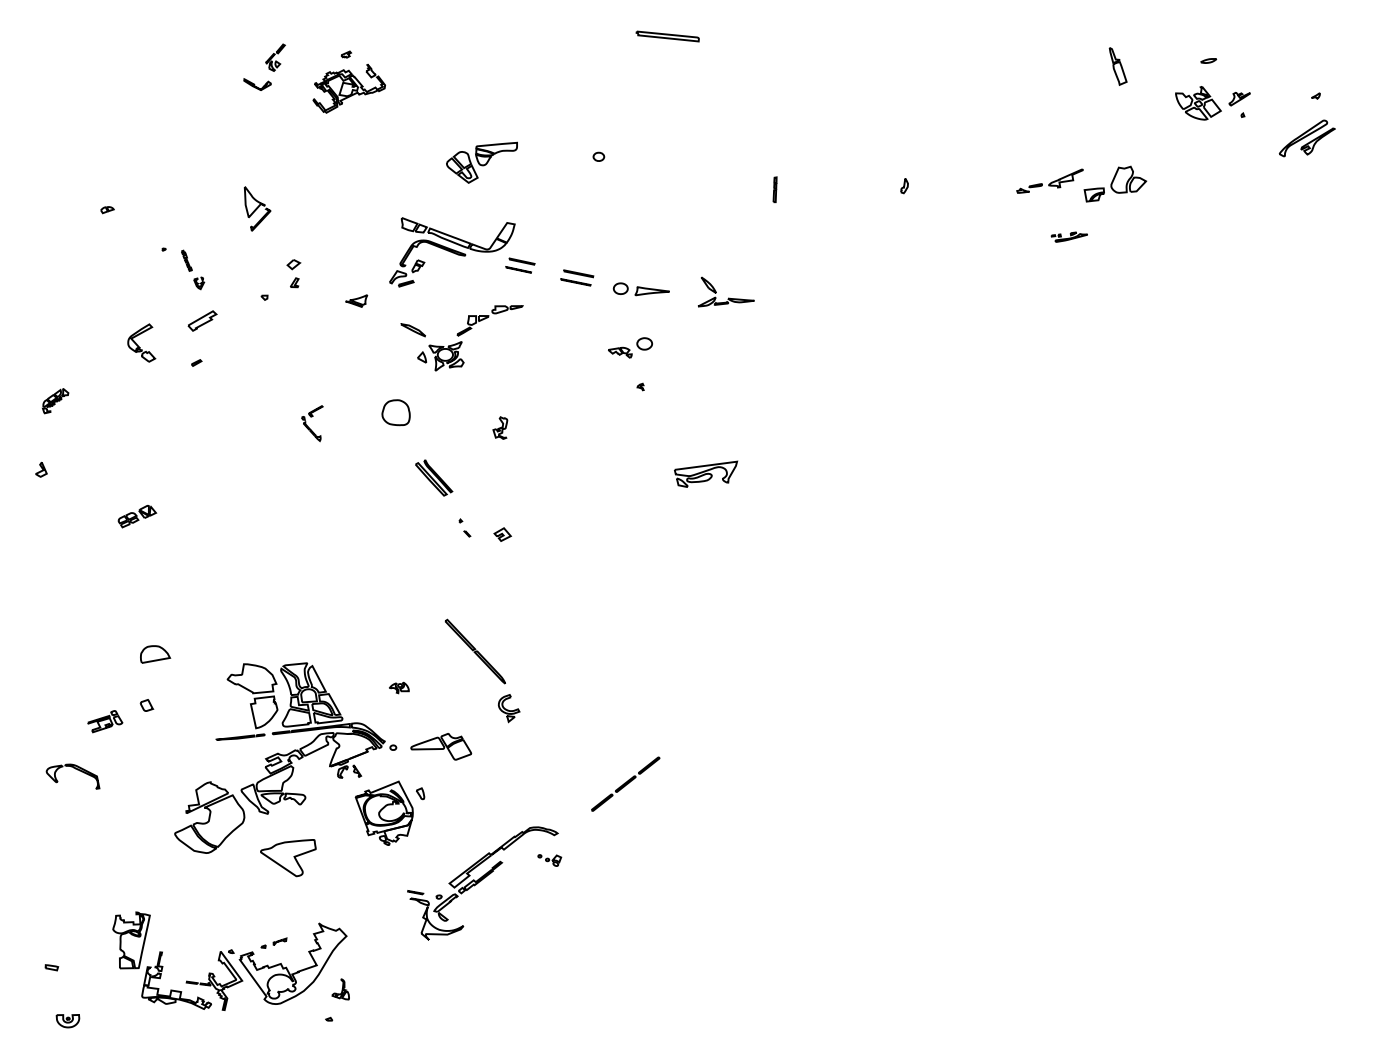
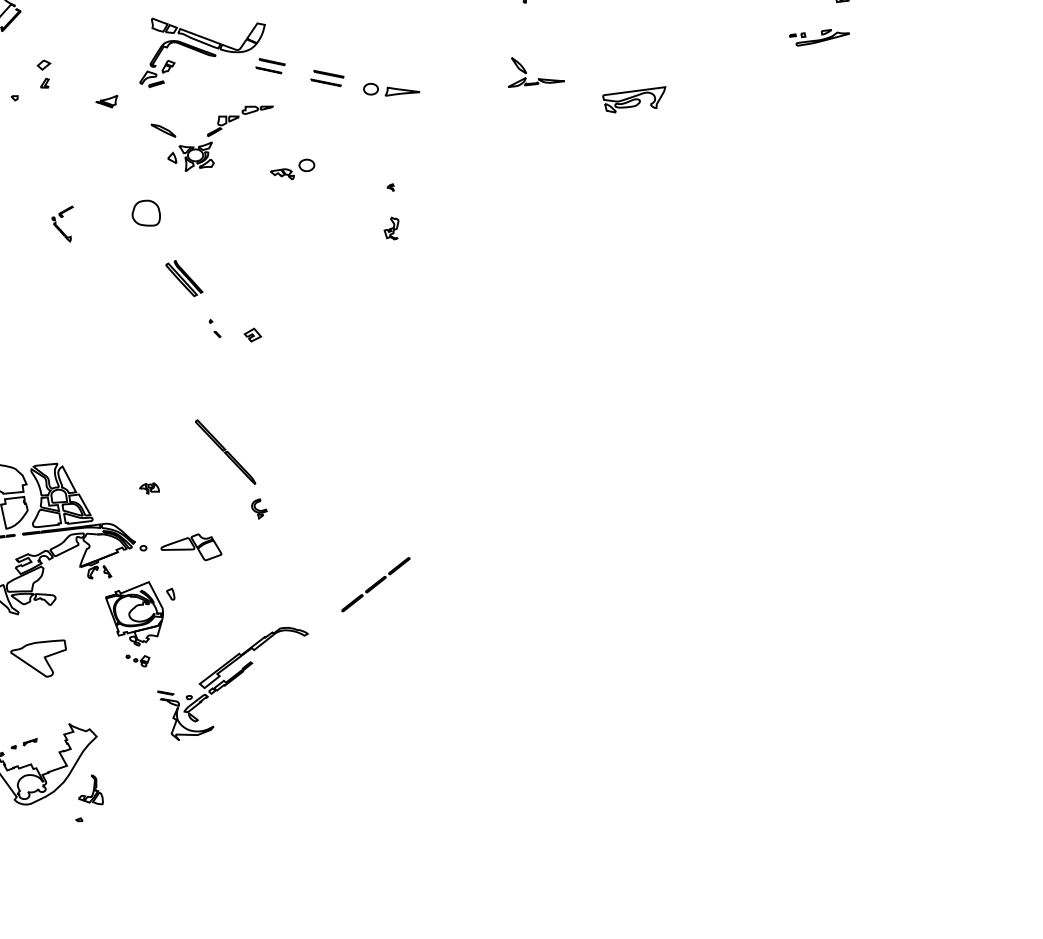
part: (1069, 236) -> (819, 36), size x1.67
part: (728, 297) -> (538, 77), moved
part: (630, 347) -> (292, 168), moved
part: (500, 427) -> (391, 227), moved
part: (706, 473) -> (634, 98), moved
part: (509, 708) -> (259, 508), size x0.71
part: (549, 860) -> (137, 660), moved
part: (340, 989) -> (90, 789), size x1.43

